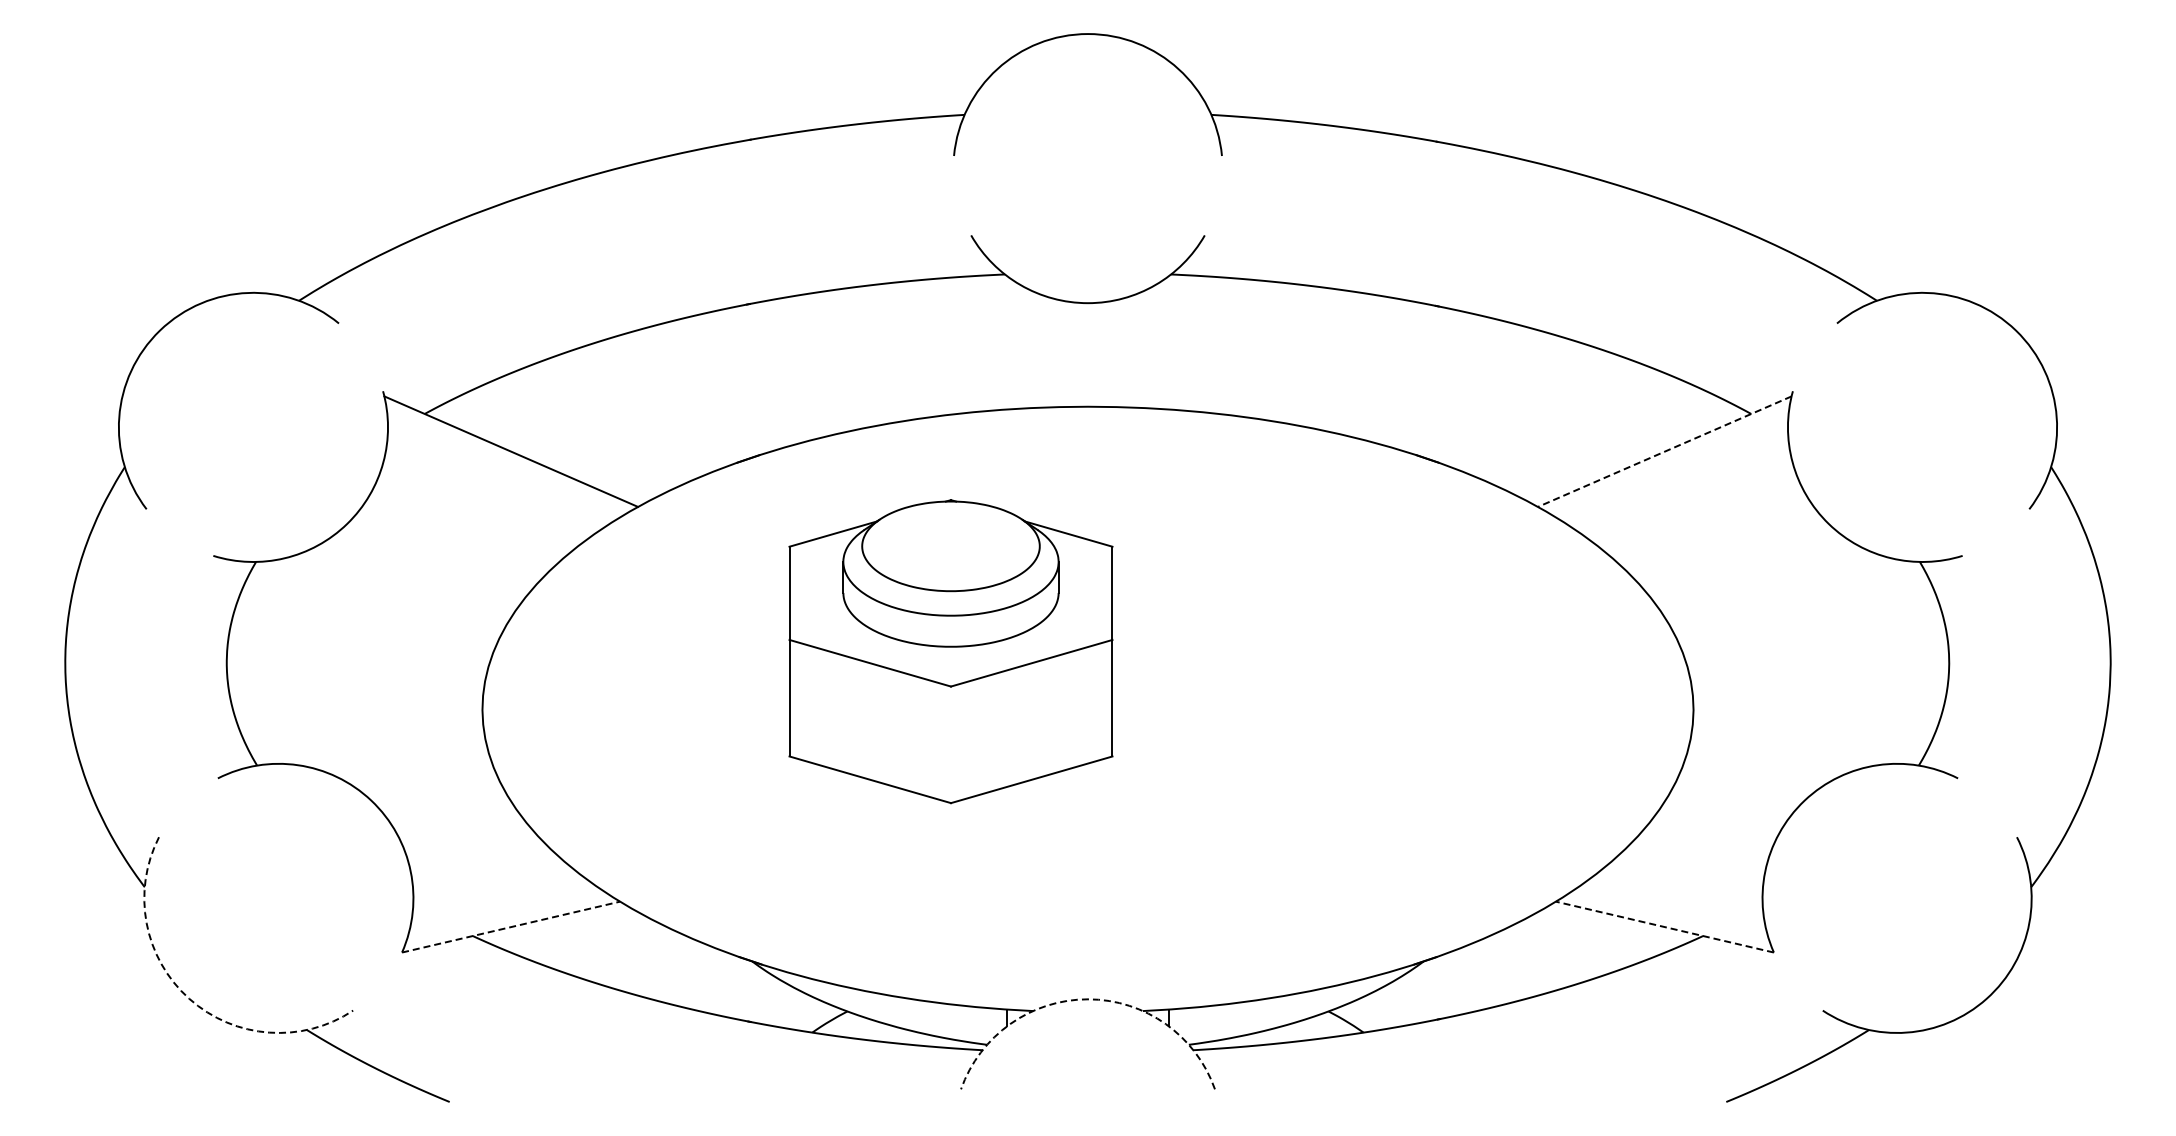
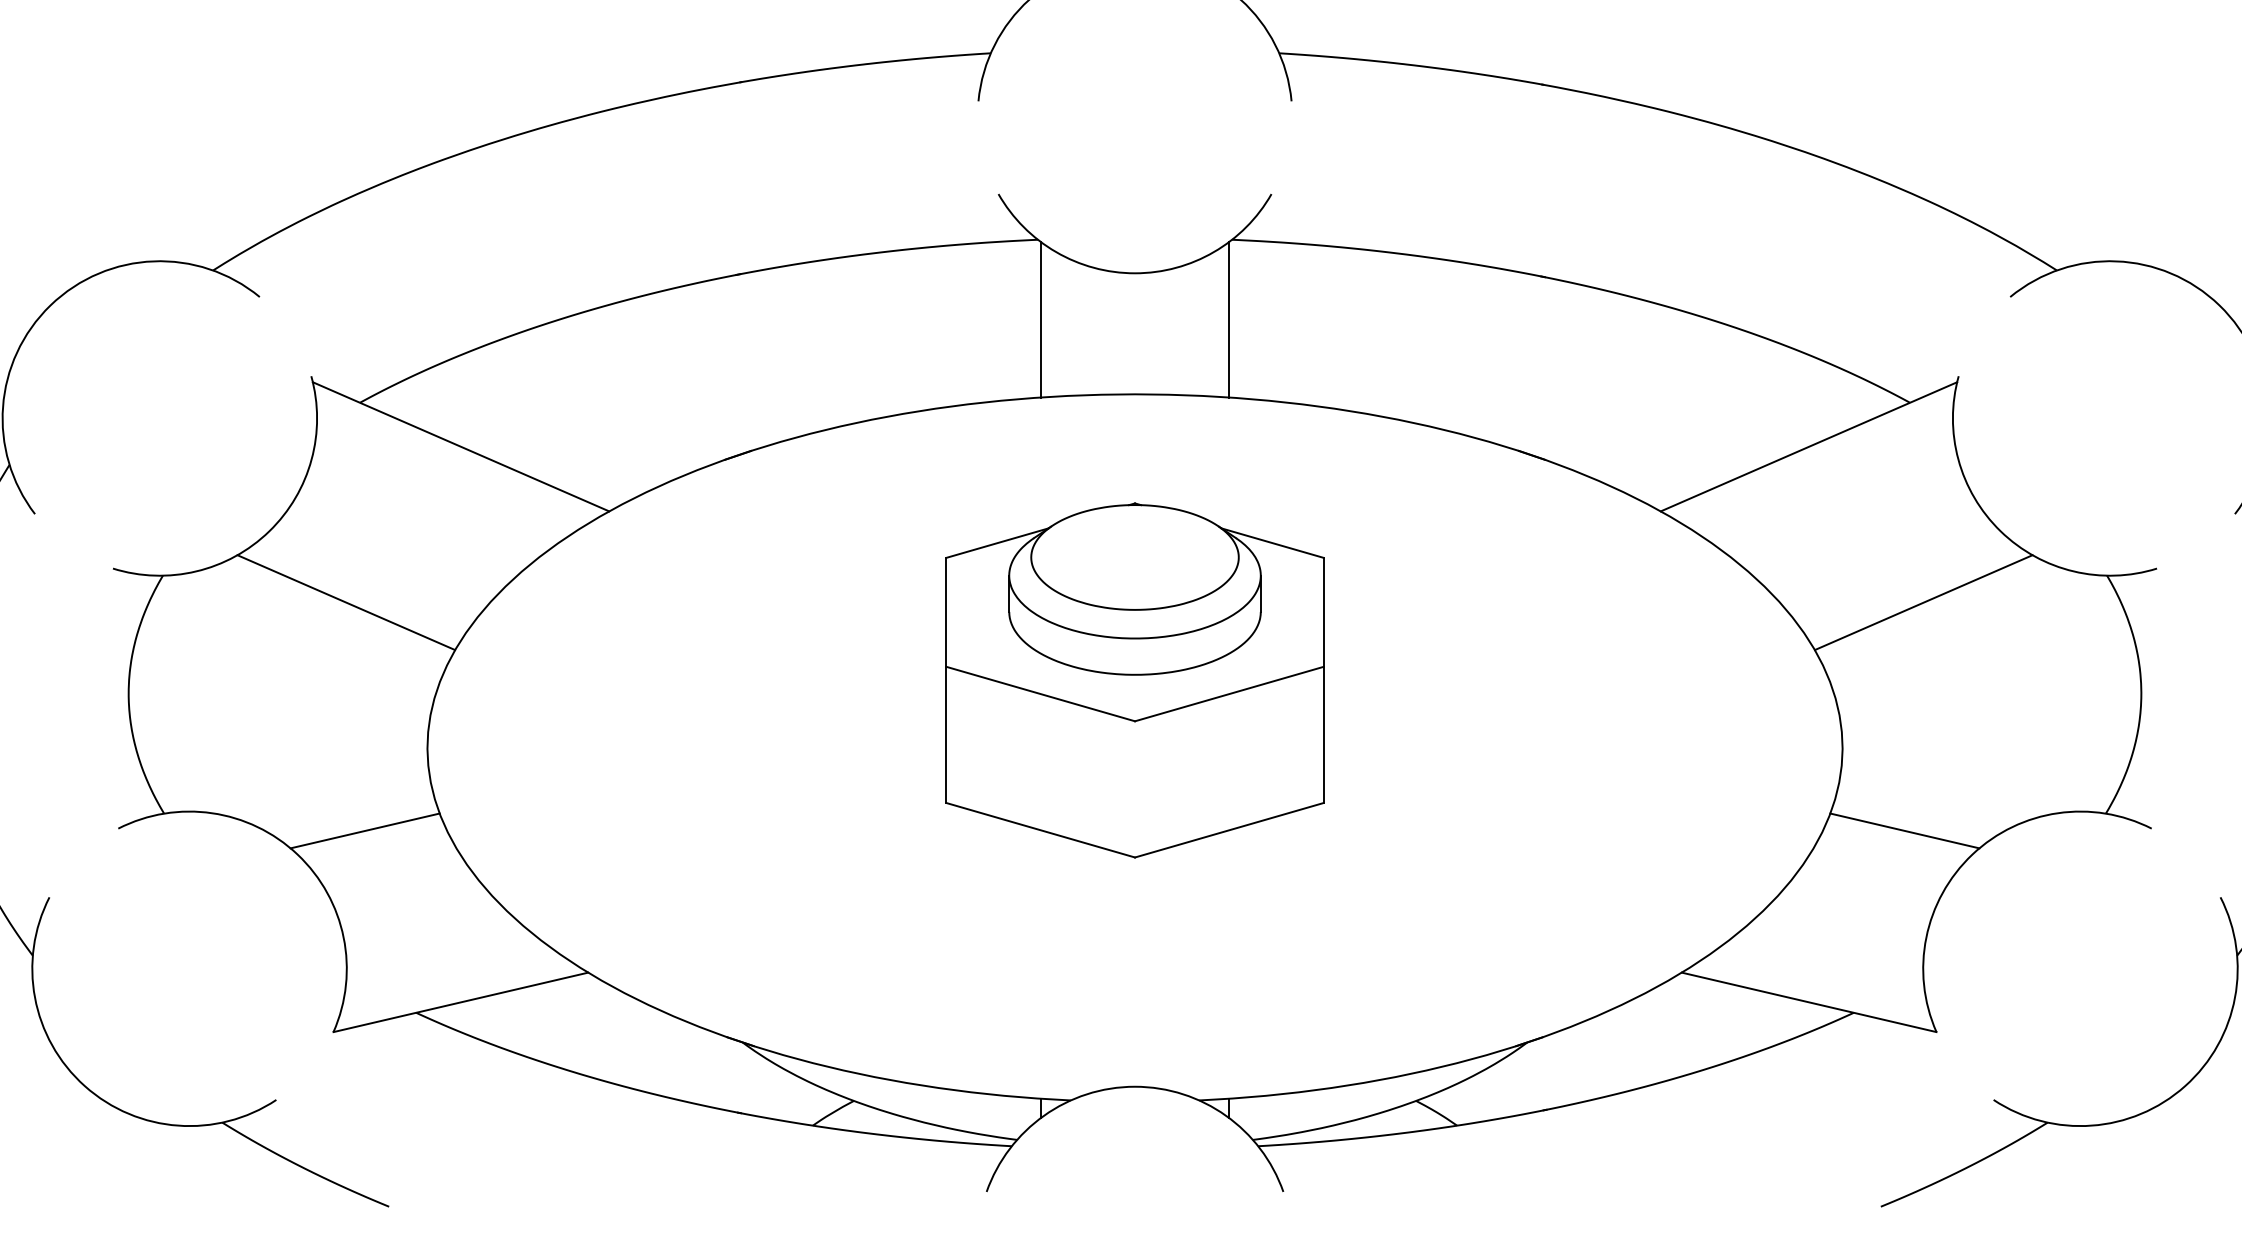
line: (1007, 342) -> (1040, 319), added
line: (1168, 342) -> (1229, 319), added
line: (1664, 451) -> (1808, 446), dashed -> solid
line: (412, 584) -> (345, 602), added
line: (1762, 584) -> (1923, 602), added
part: (950, 651) -> (1134, 680), moved
line: (428, 780) -> (364, 831), added
line: (1746, 780) -> (1904, 831), added
line: (511, 927) -> (461, 1002), dashed -> solid
line: (1664, 927) -> (1808, 1002), dashed -> solid
arc: (189, 998) -> (85, 1085), dashed -> solid
arc: (1088, 999) -> (1135, 1086), dashed -> solid

